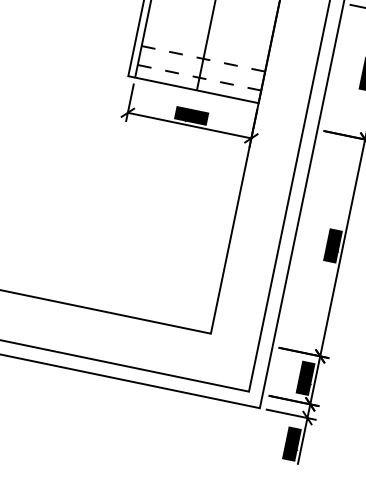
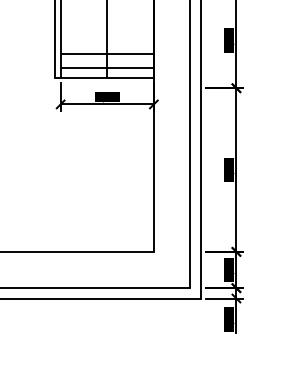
line: (203, 59) -> (107, 54), dashed -> solid
line: (199, 78) -> (107, 68), dashed -> solid

